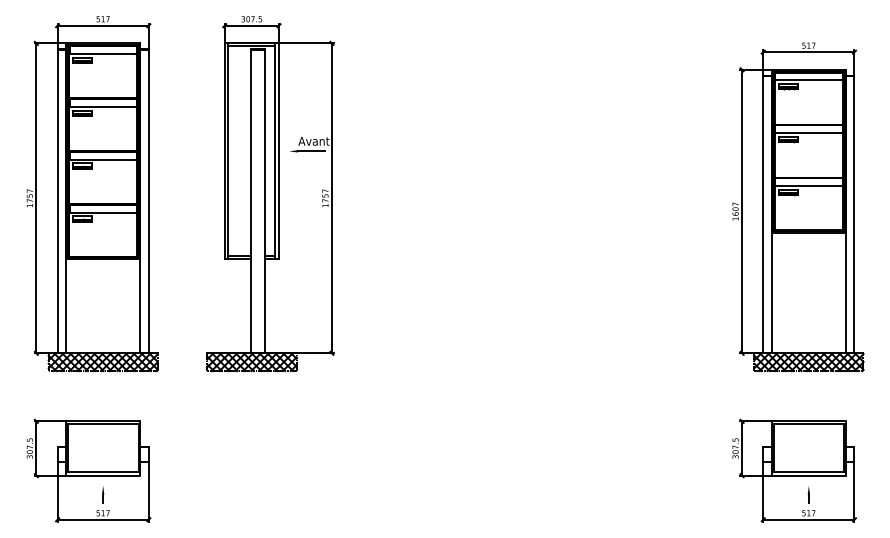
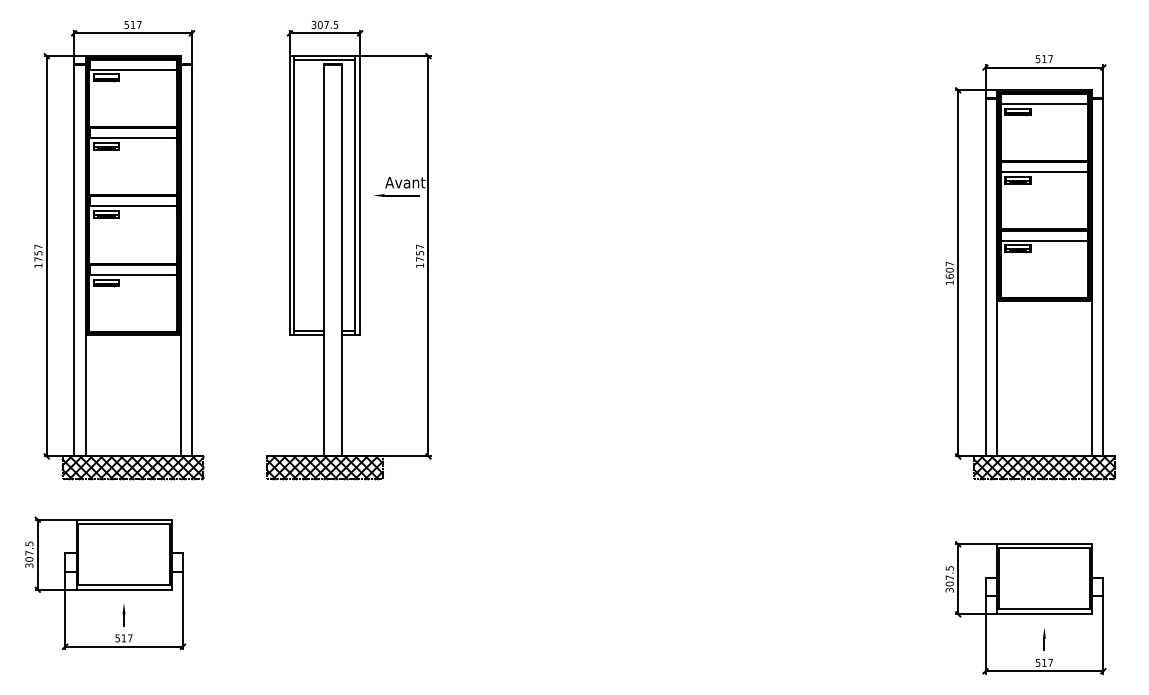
part: (88, 470) -> (105, 583), moved

